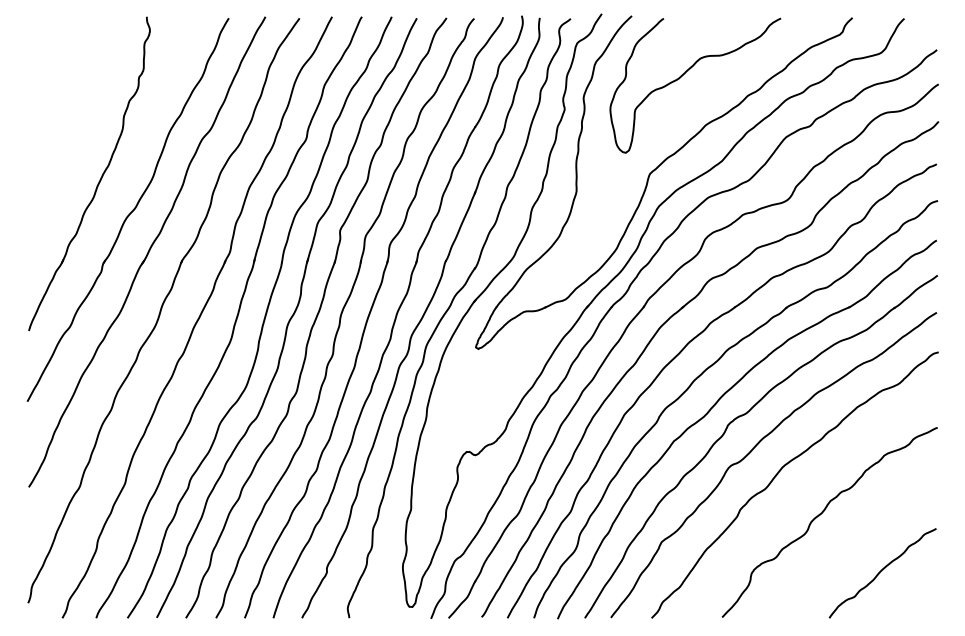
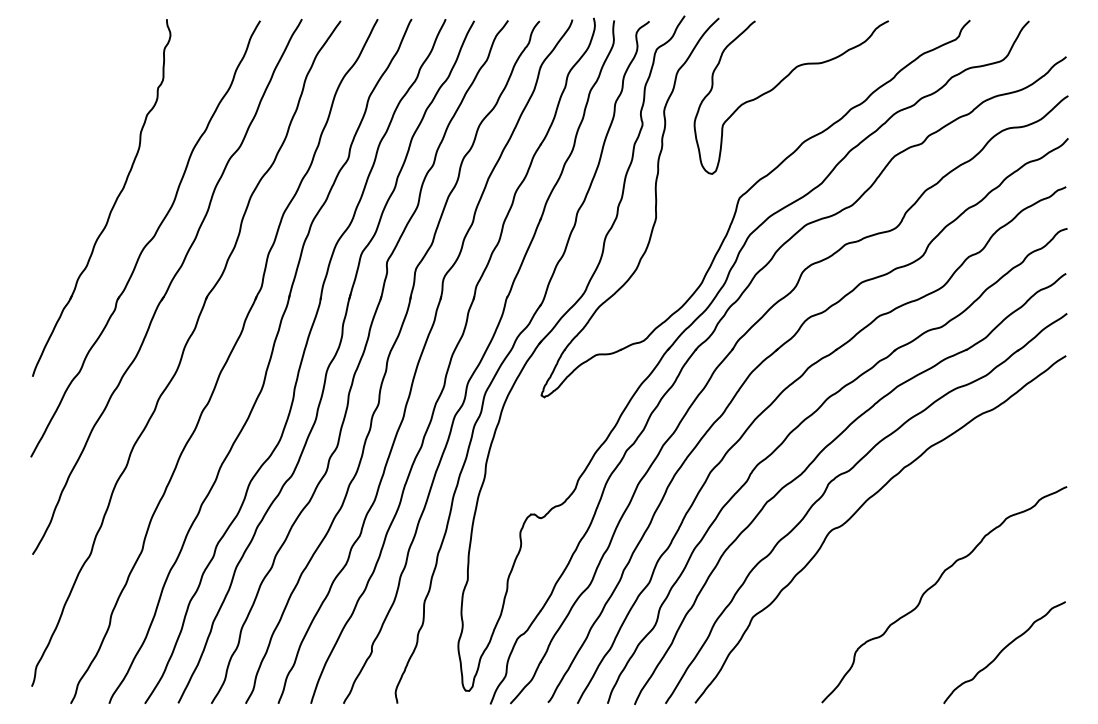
curve: (778, 474) -> (885, 540), removed

